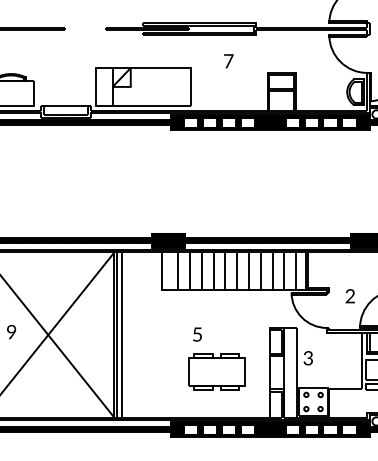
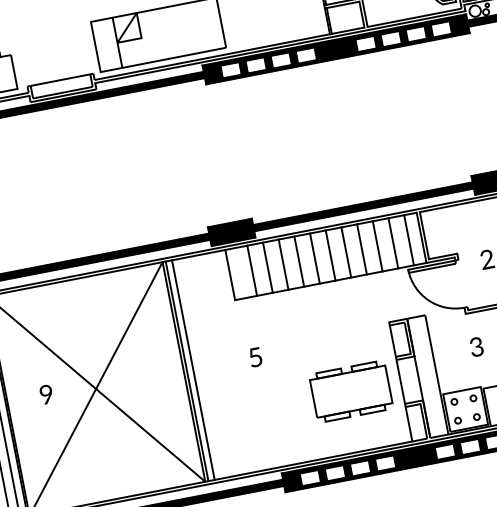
text: (197, 334) -> (255, 357), moved
text: (307, 358) -> (475, 347), moved
part: (216, 371) -> (350, 391), moved

